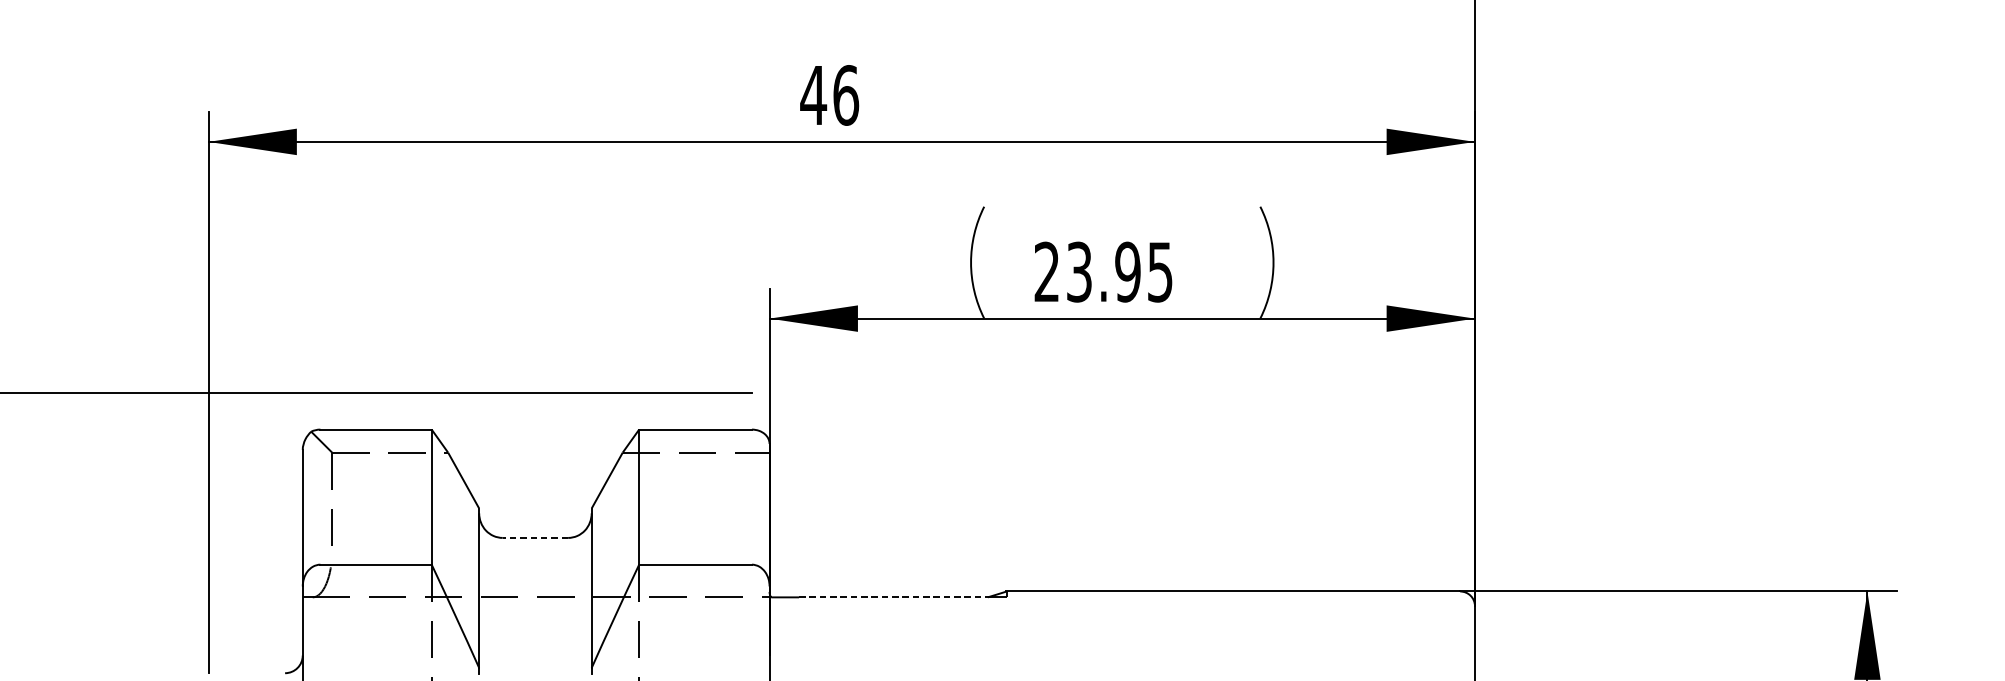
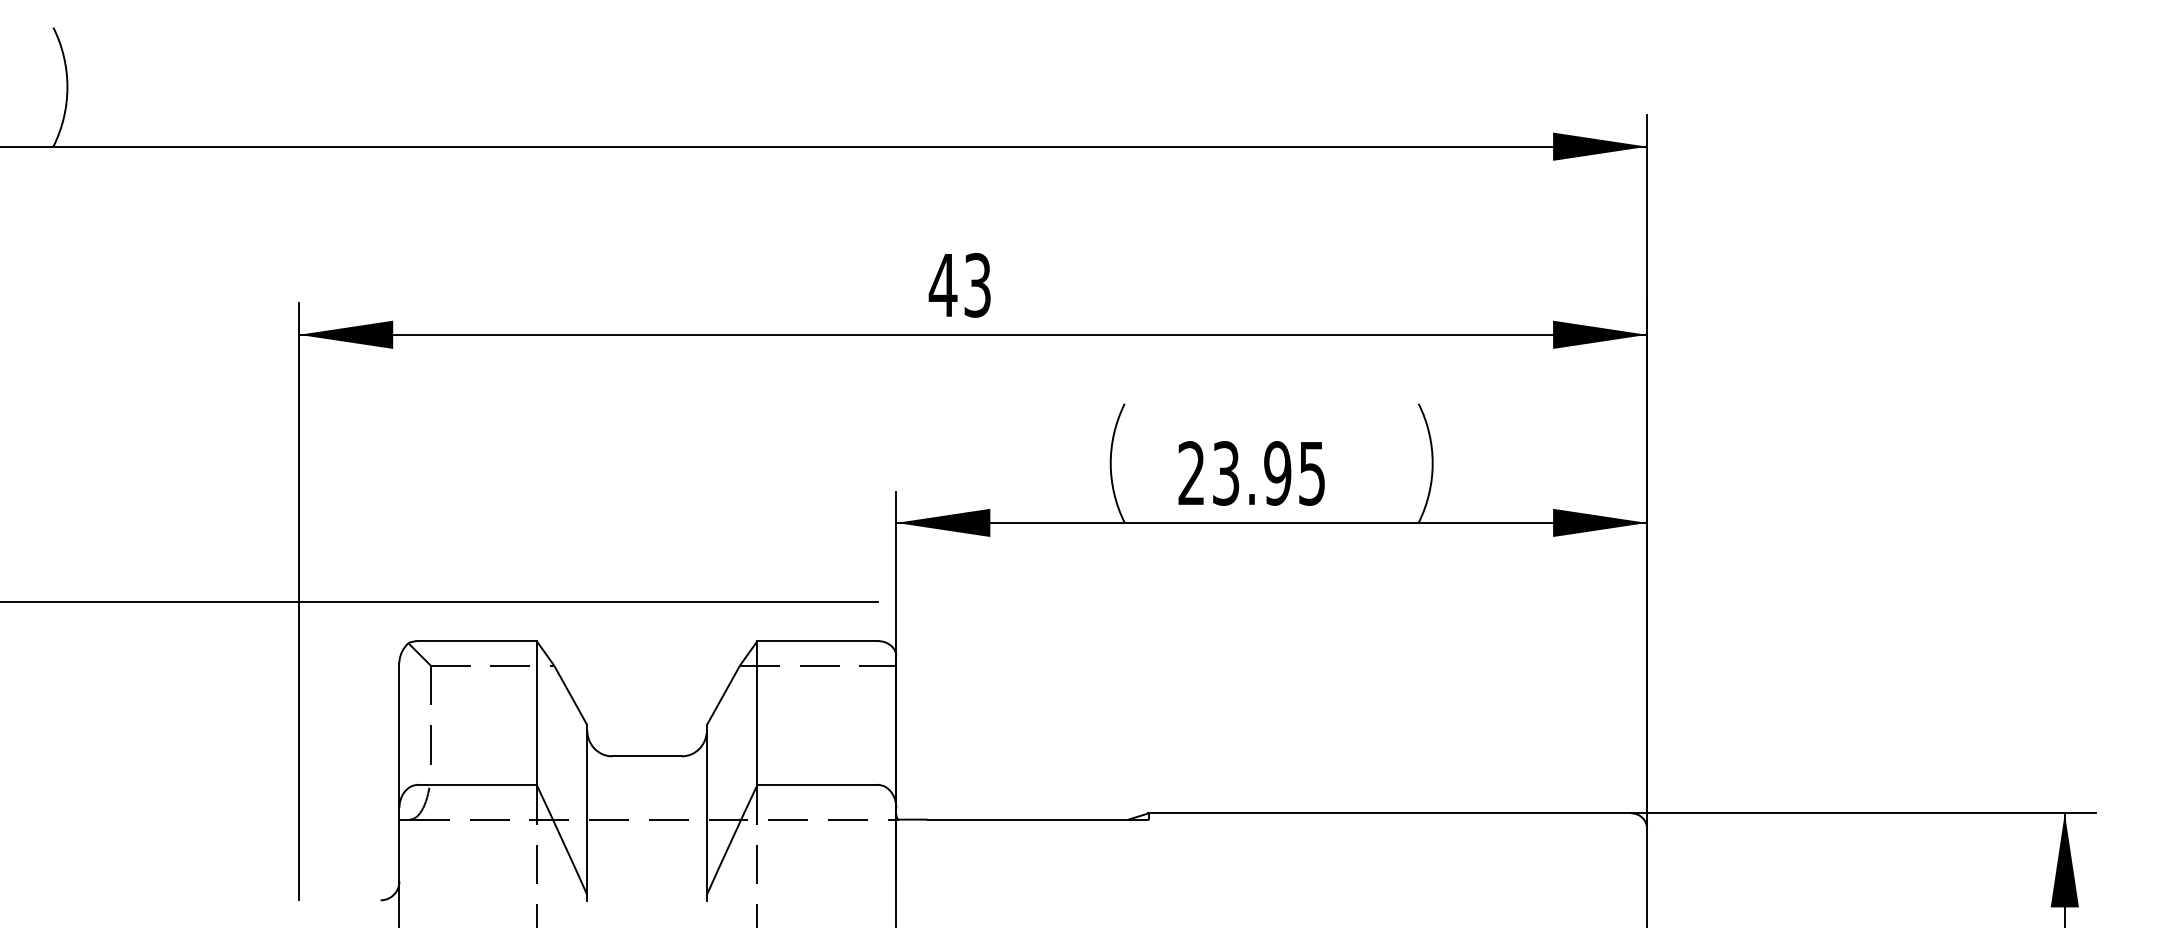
text: (845, 94) -> (977, 284), 46 -> 43
line: (535, 538) -> (647, 756), dashed -> solid
line: (893, 597) -> (1028, 819), dashed -> solid

